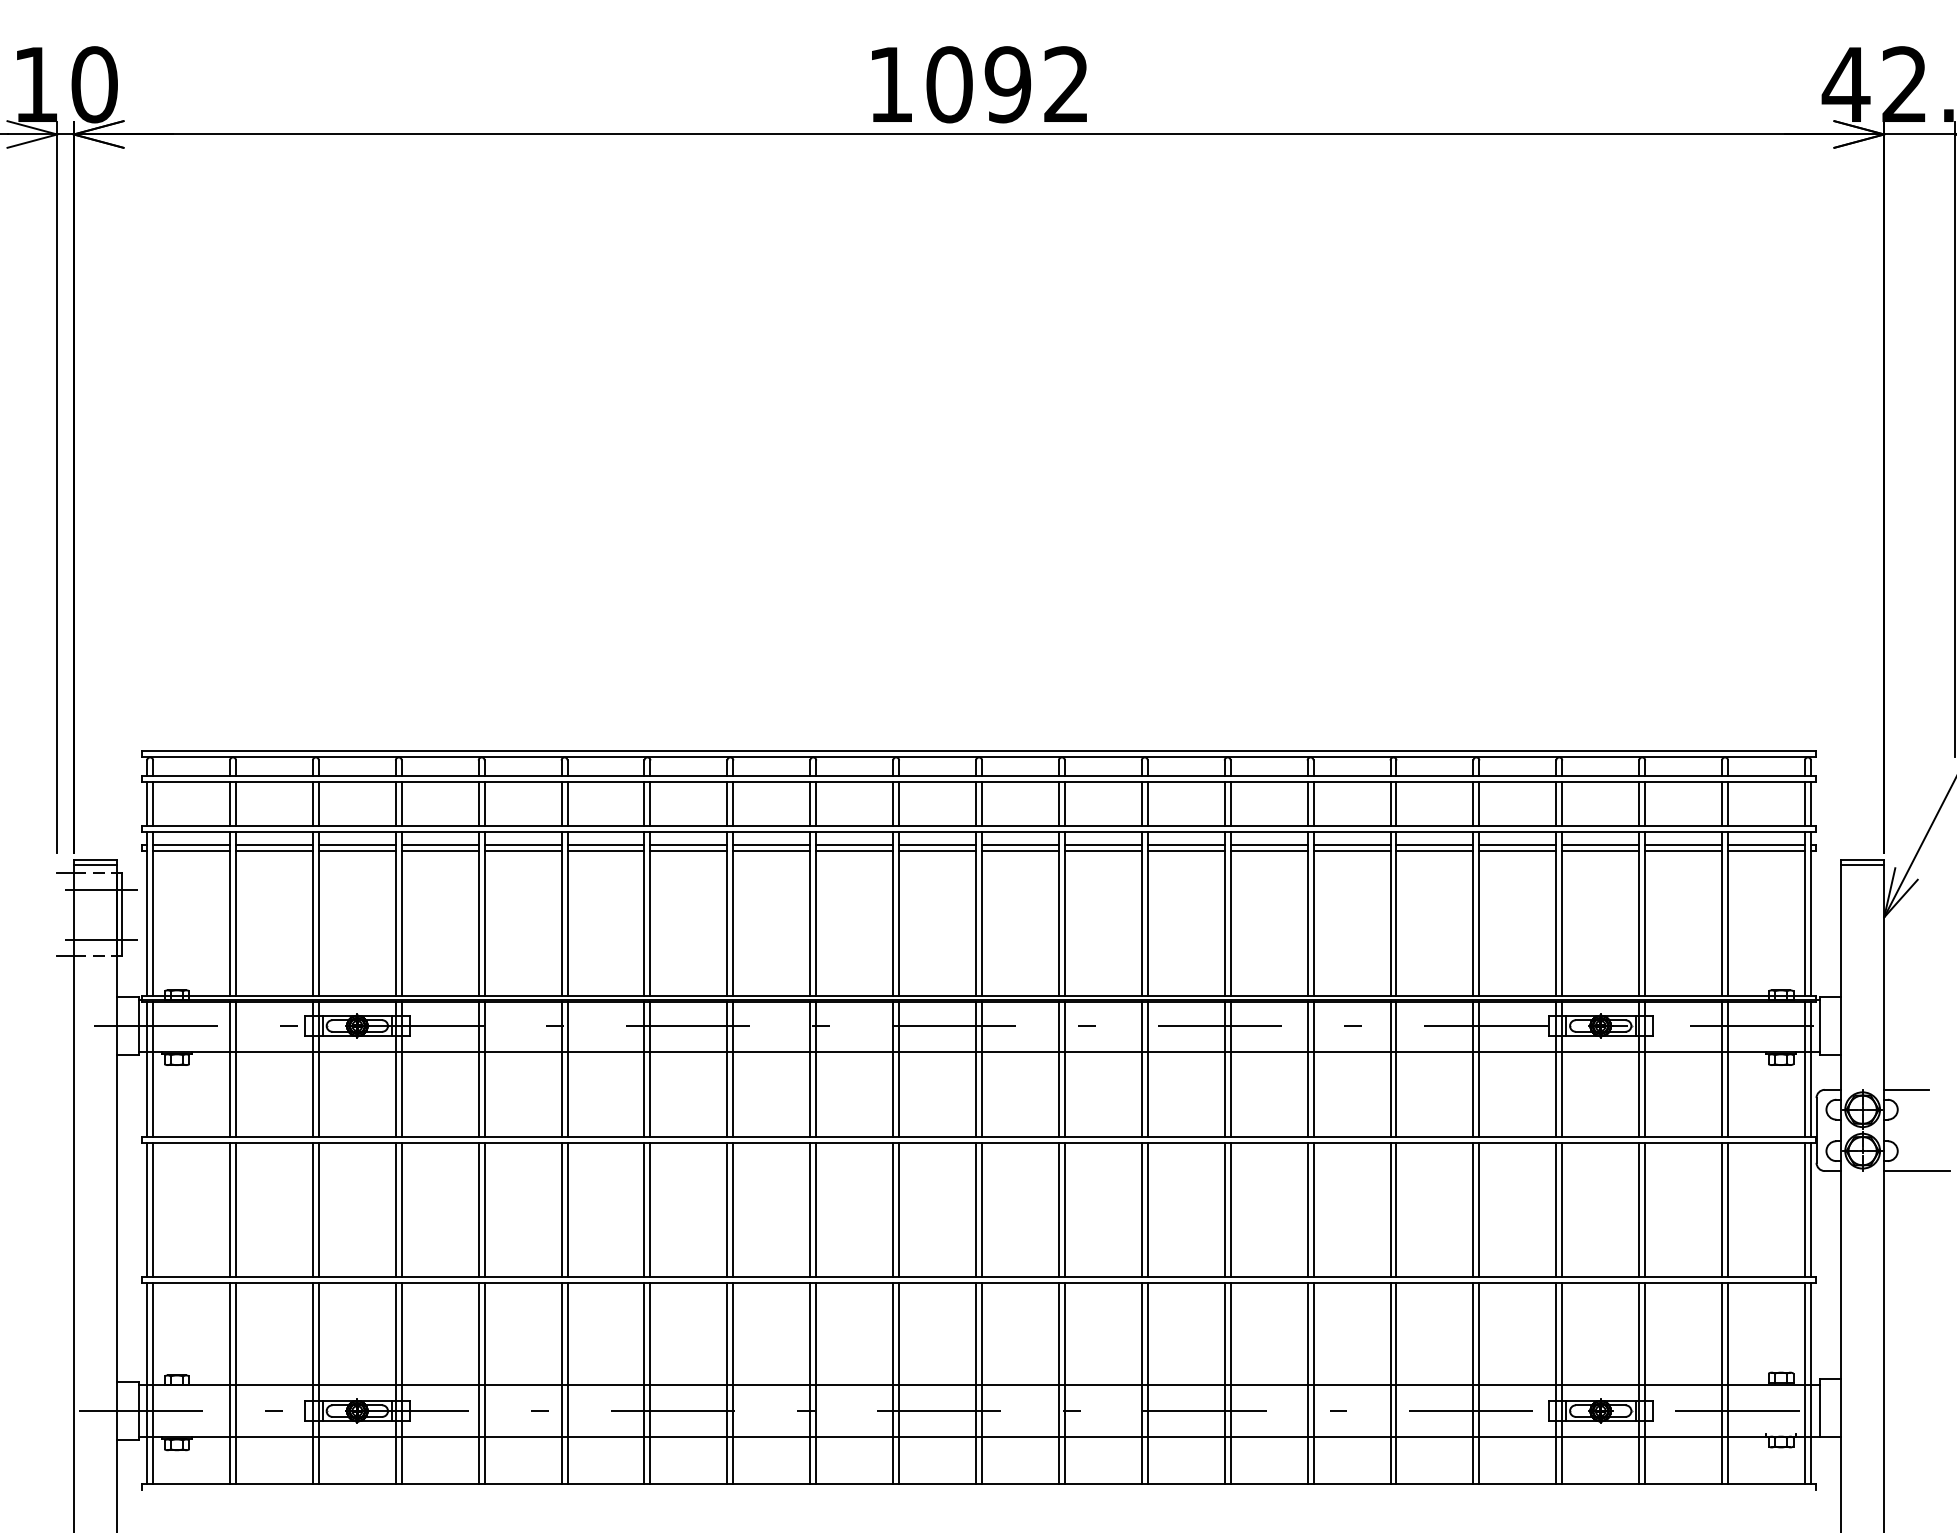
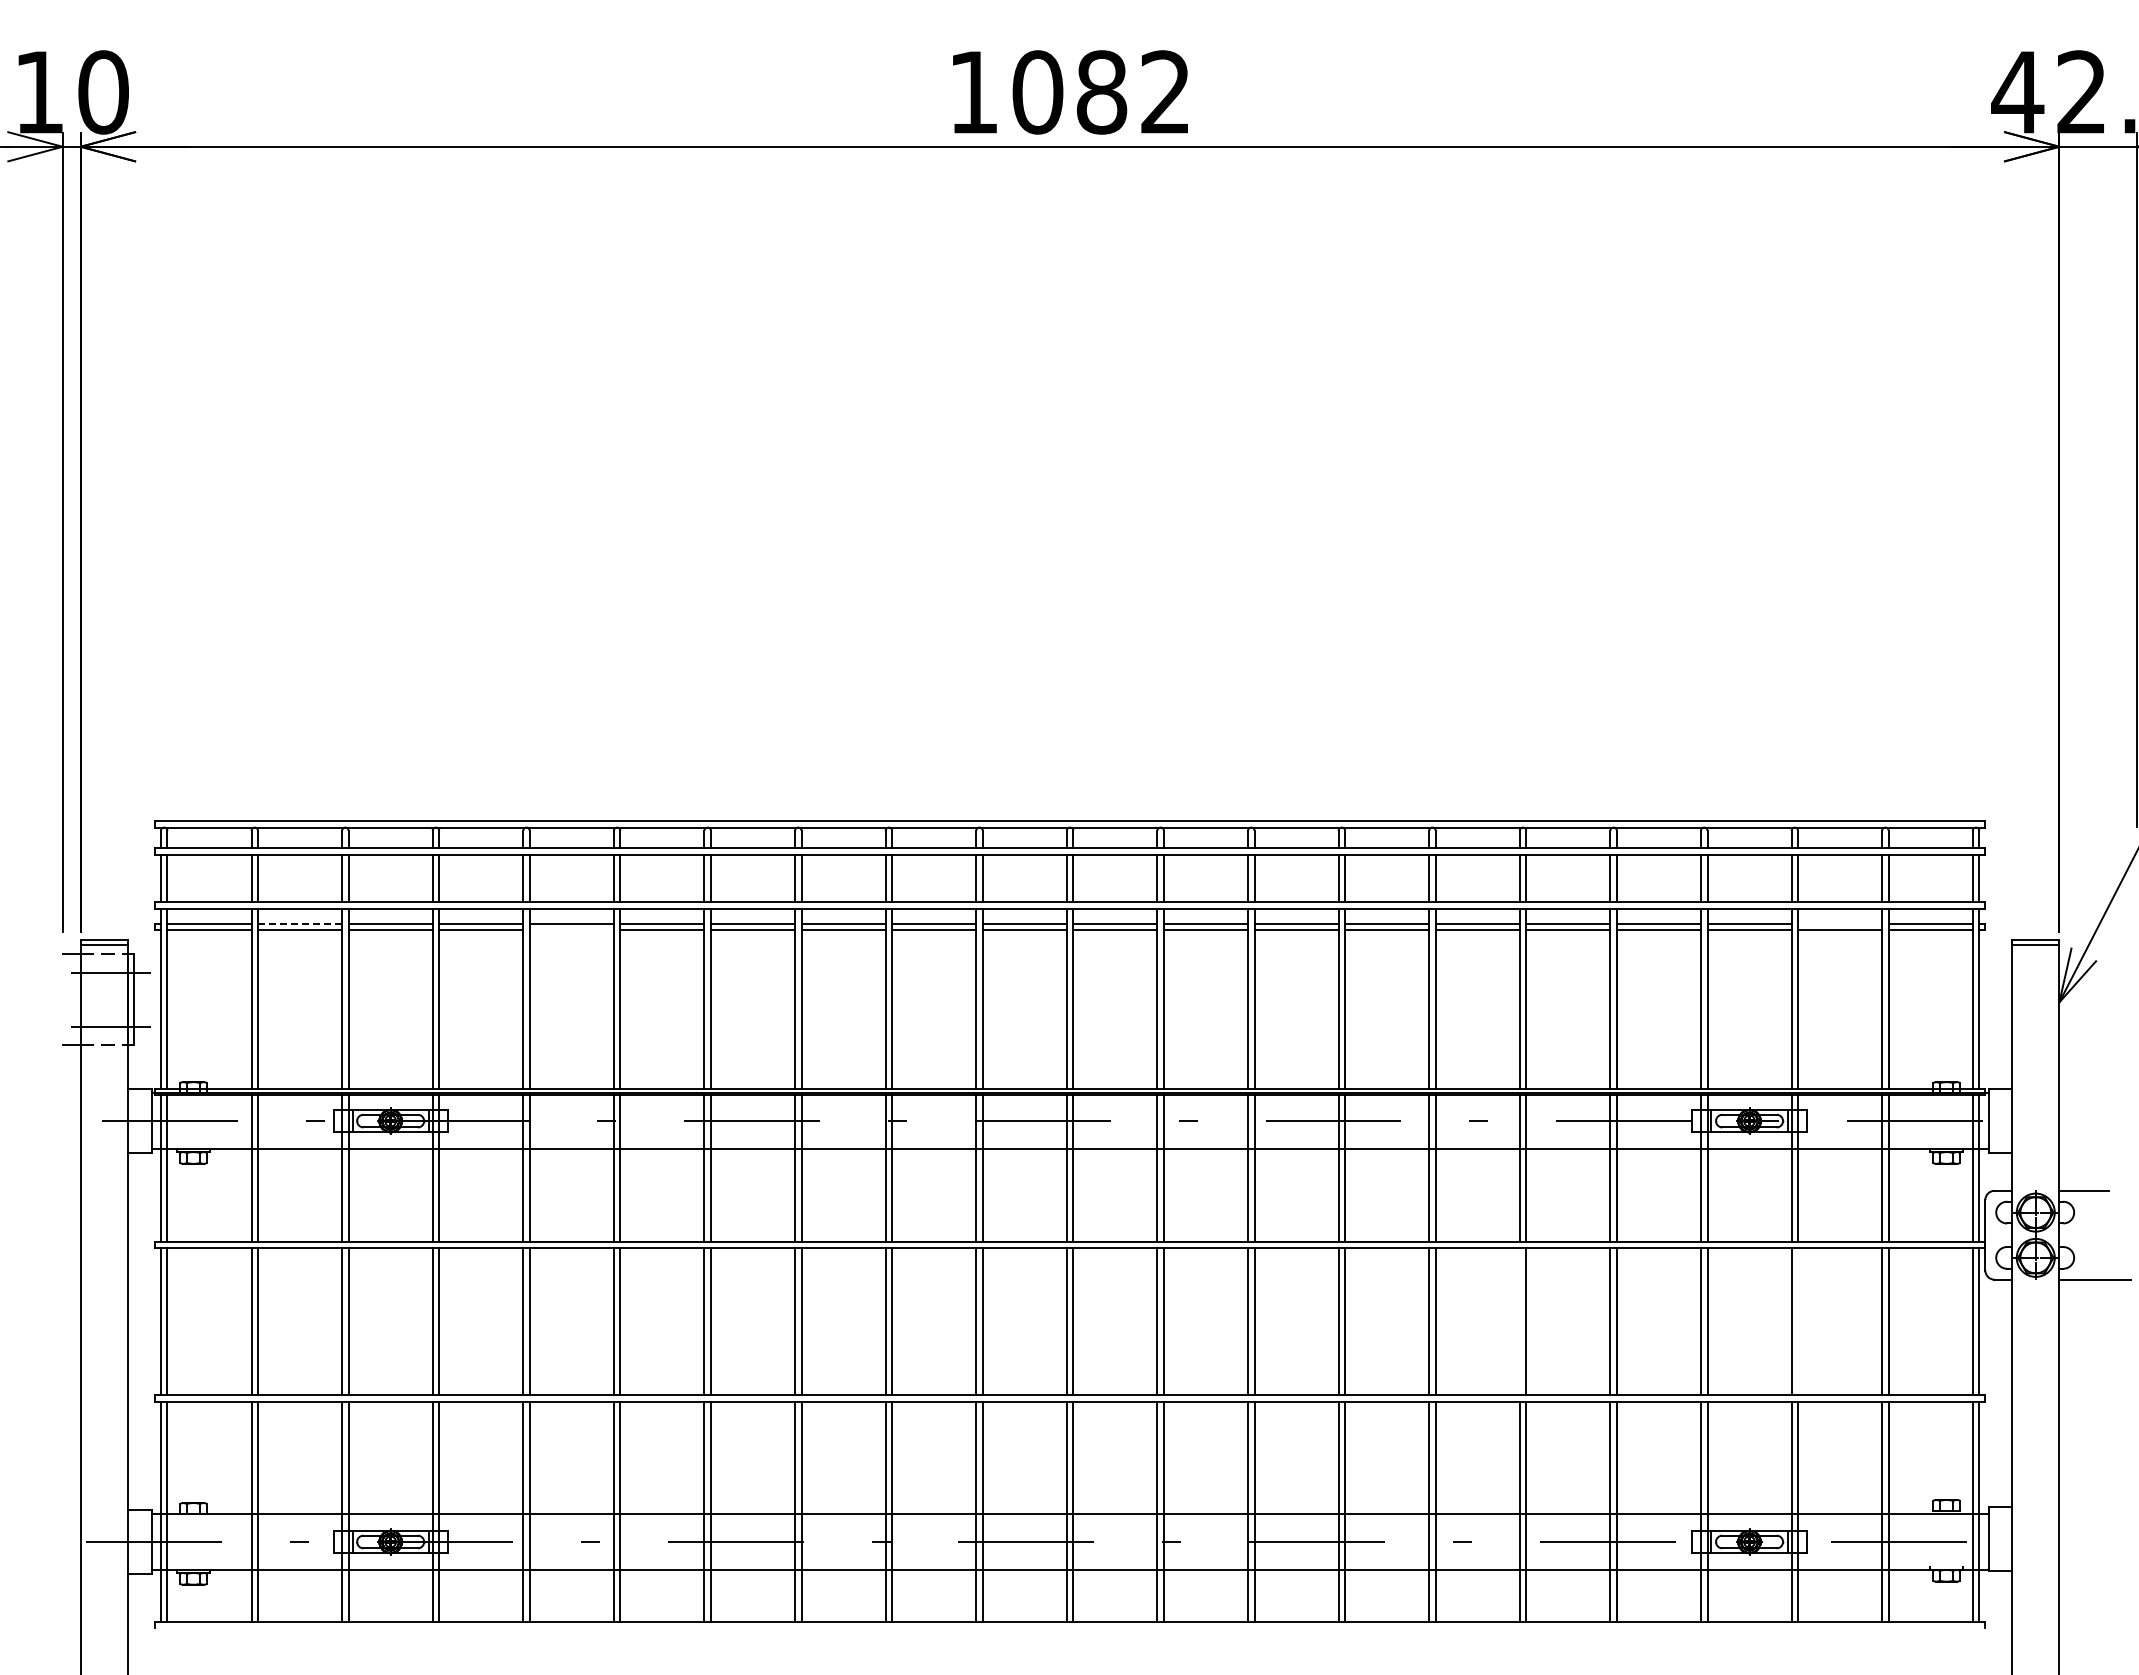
text: (1007, 84) -> (1101, 92), 1092 -> 1082
line: (273, 845) -> (299, 923), solid -> dashed
line: (1683, 845) -> (1840, 923), removed
line: (522, 851) -> (571, 930), removed
line: (1390, 1209) -> (1519, 1321), removed
line: (1645, 1209) -> (1798, 1321), removed

